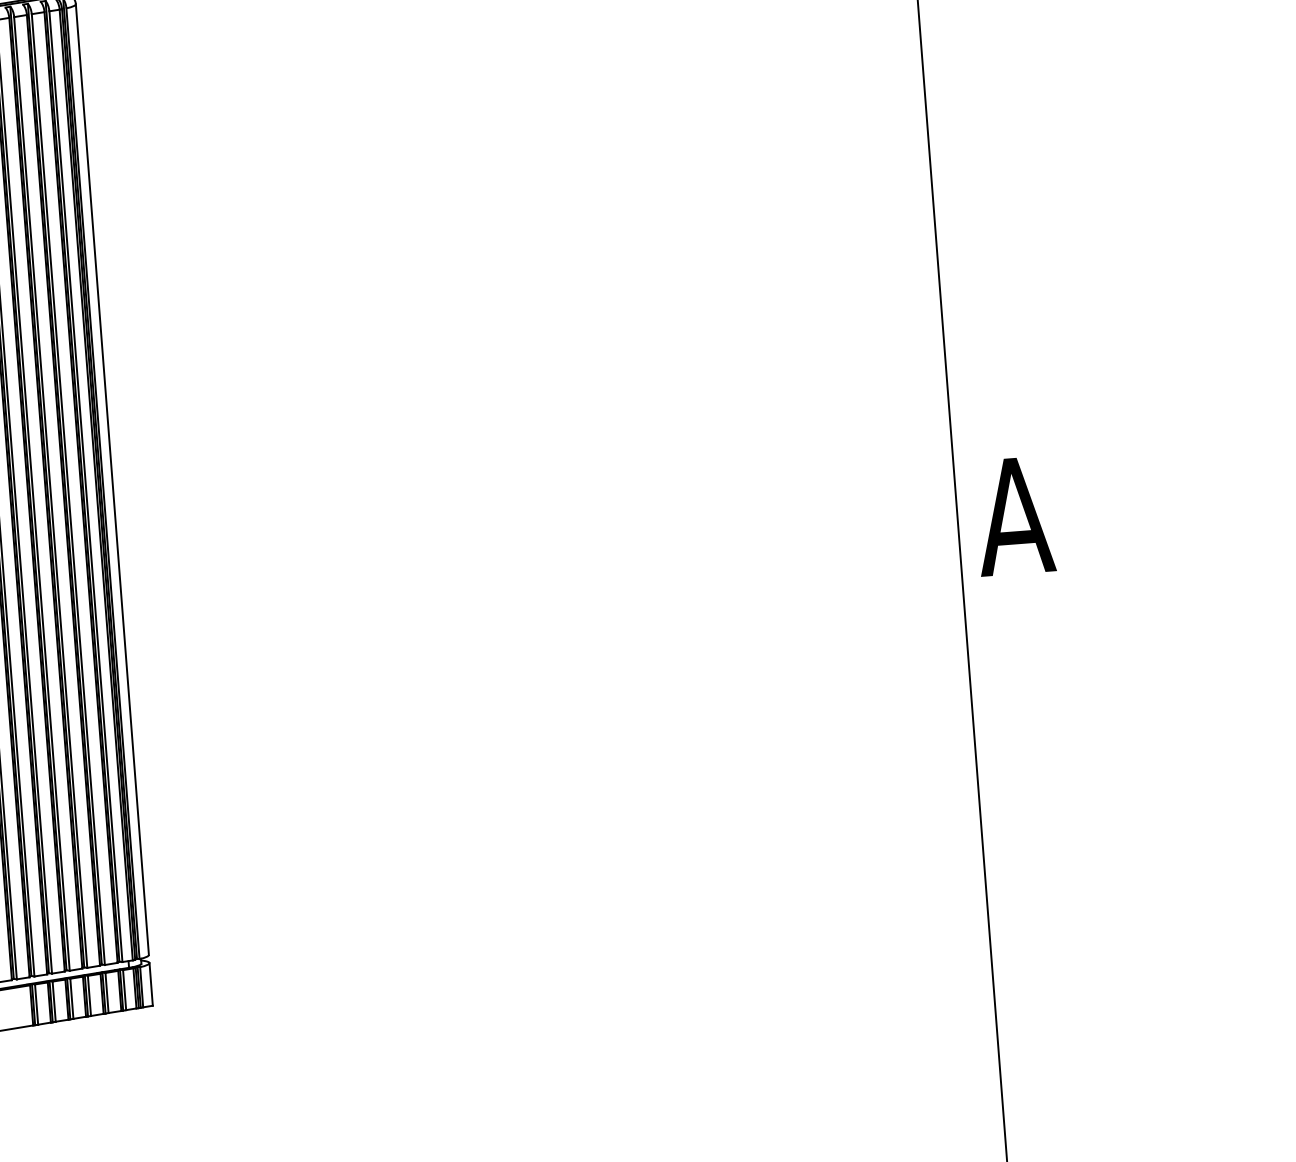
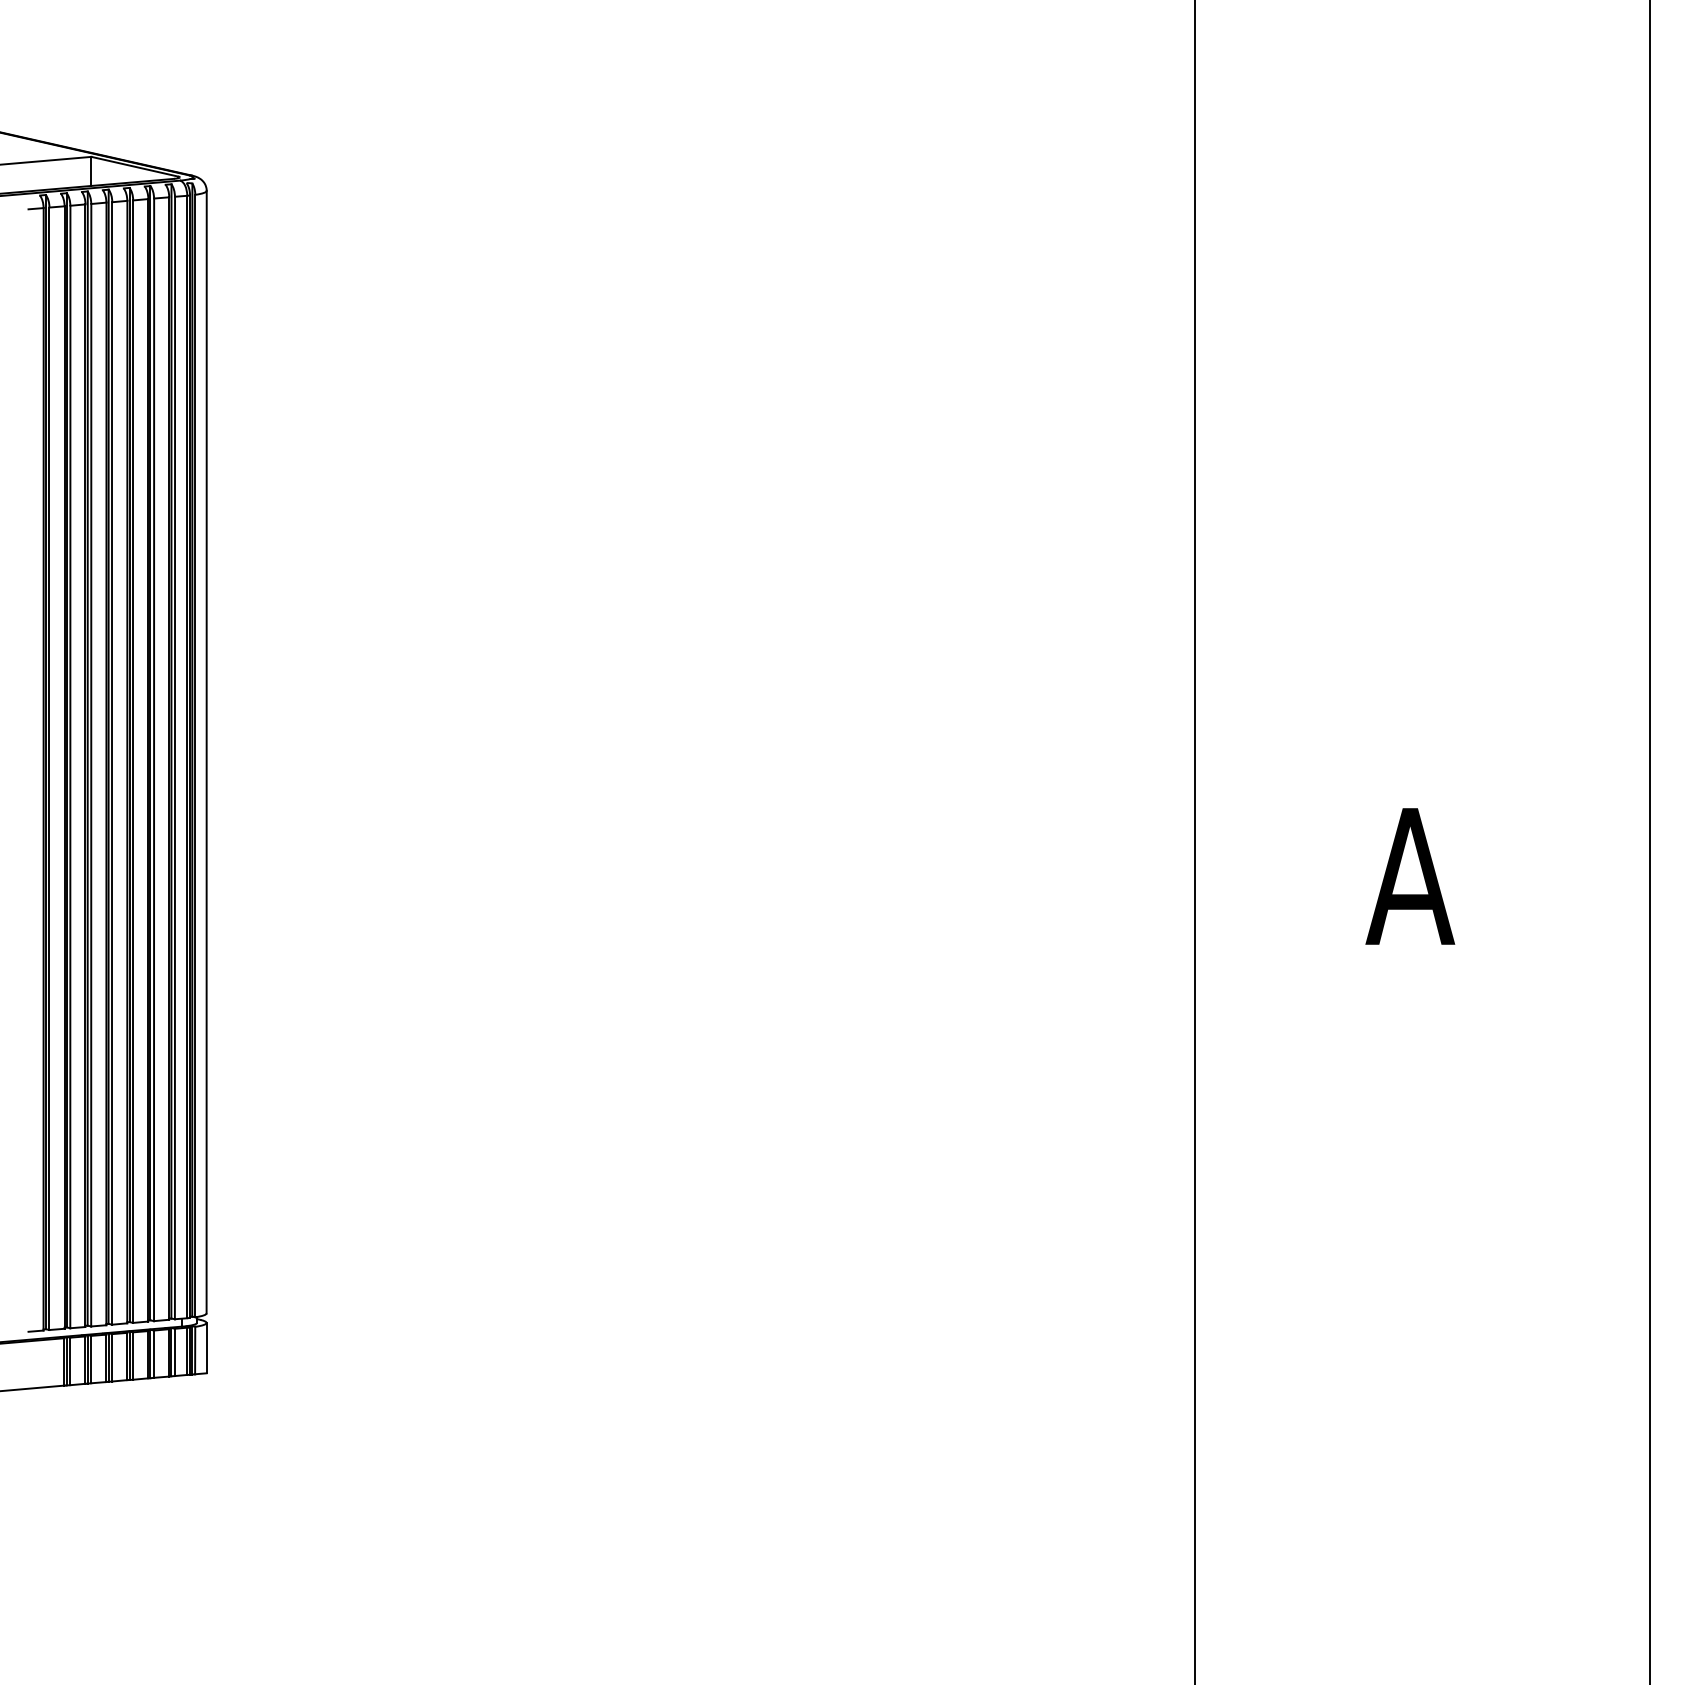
text: (1014, 516) -> (1410, 876), moved

